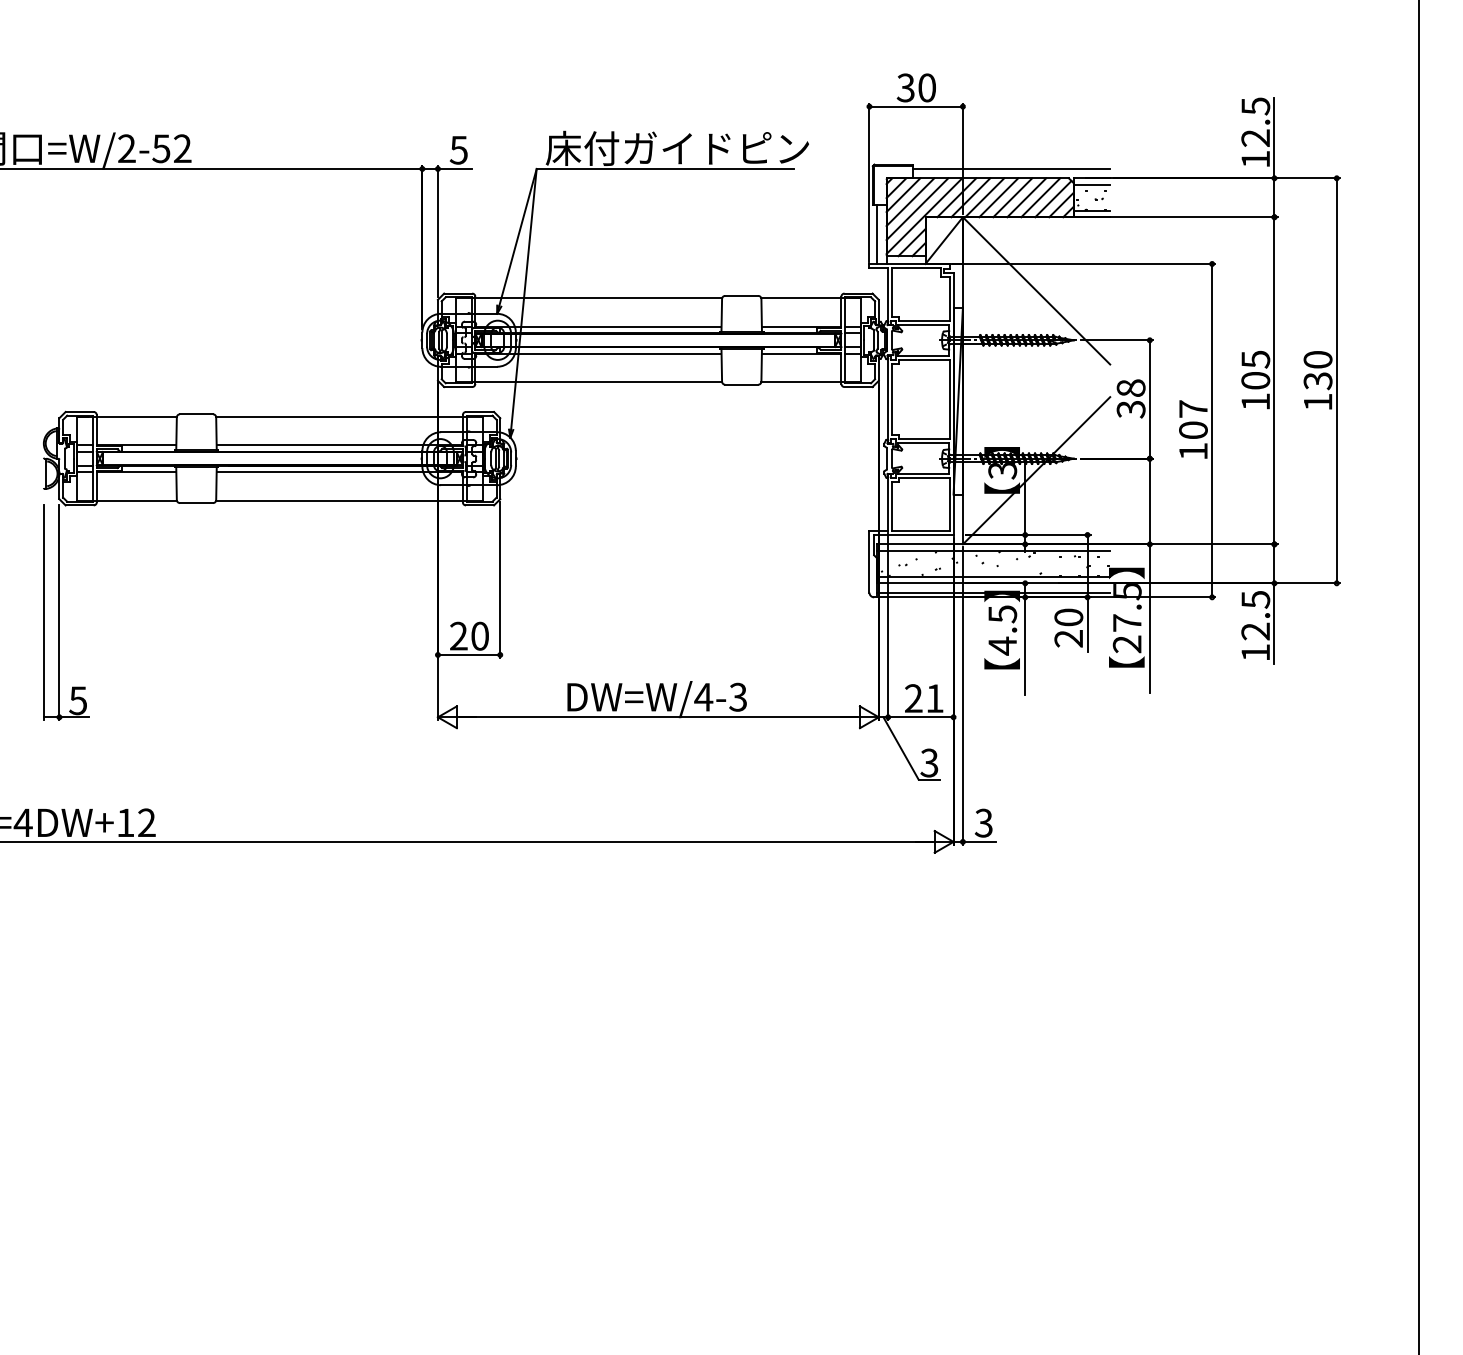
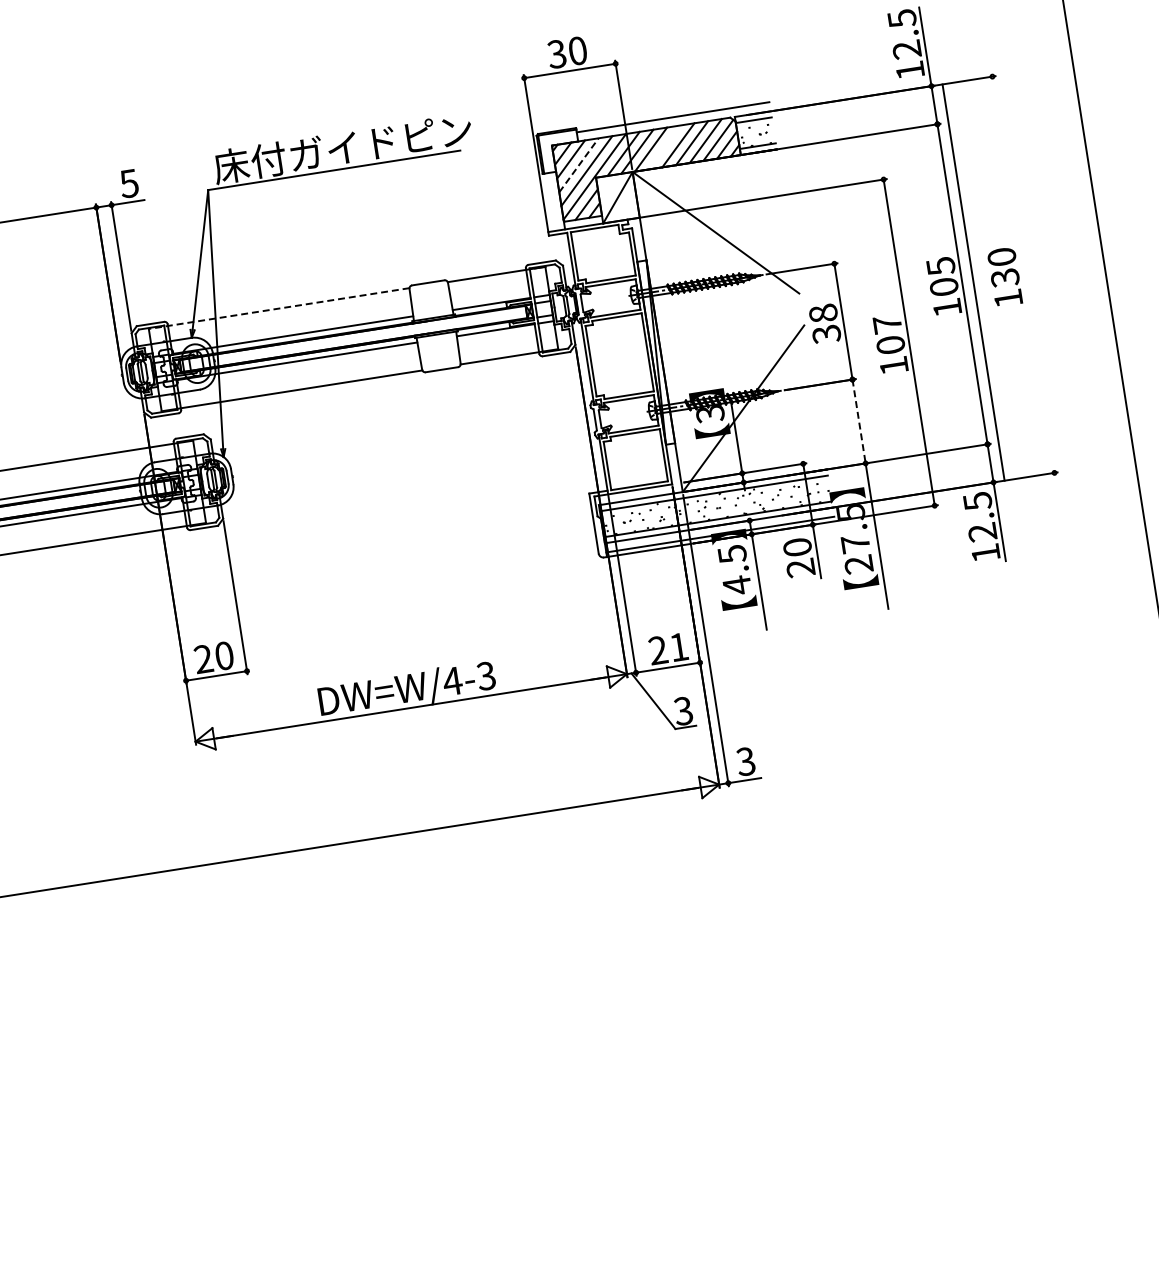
line: (998, 197) -> (664, 147), removed
line: (910, 202) -> (579, 165), solid -> dashed
line: (877, 234) -> (551, 201), removed
line: (588, 298) -> (278, 308), solid -> dashed
line: (1336, 380) -> (973, 282), moved
line: (1149, 501) -> (858, 421), solid -> dashed

